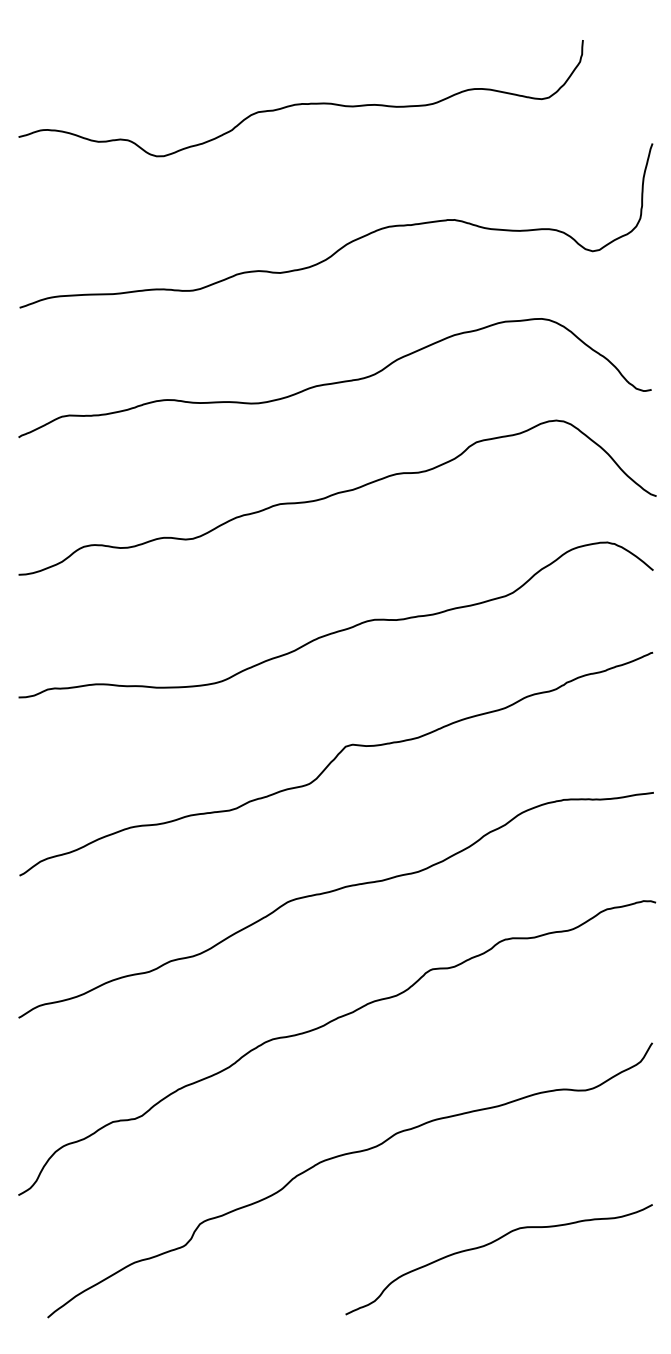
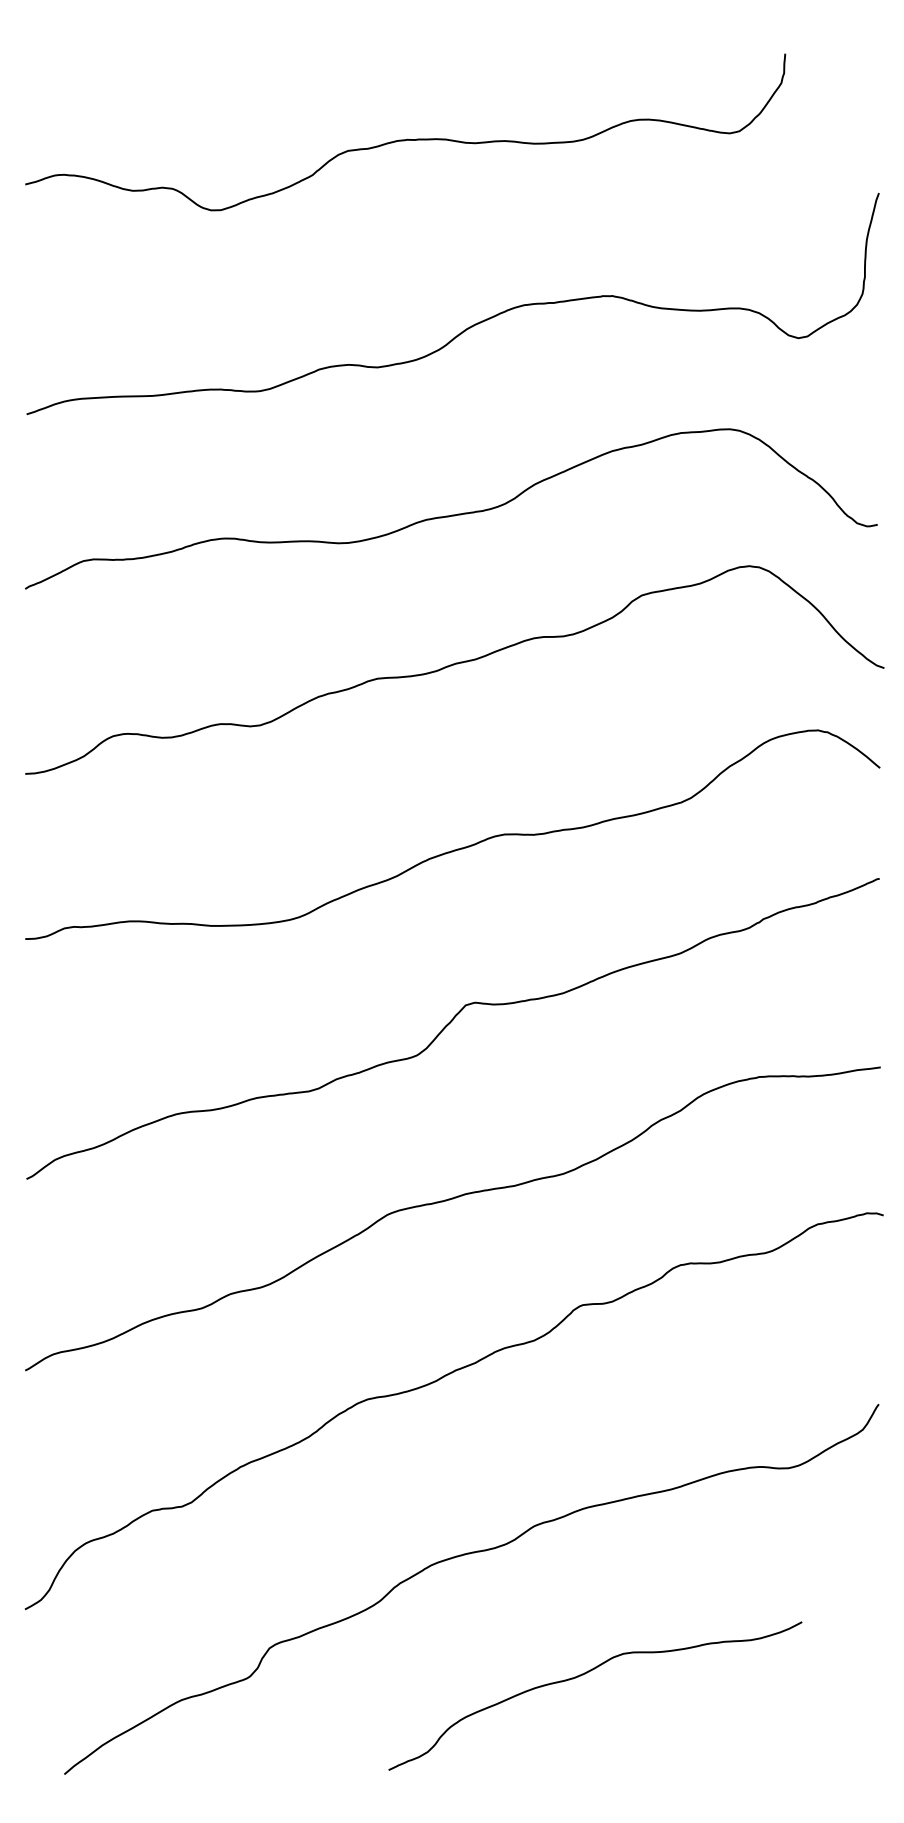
curve: (491, 1243) -> (585, 1674), moved

